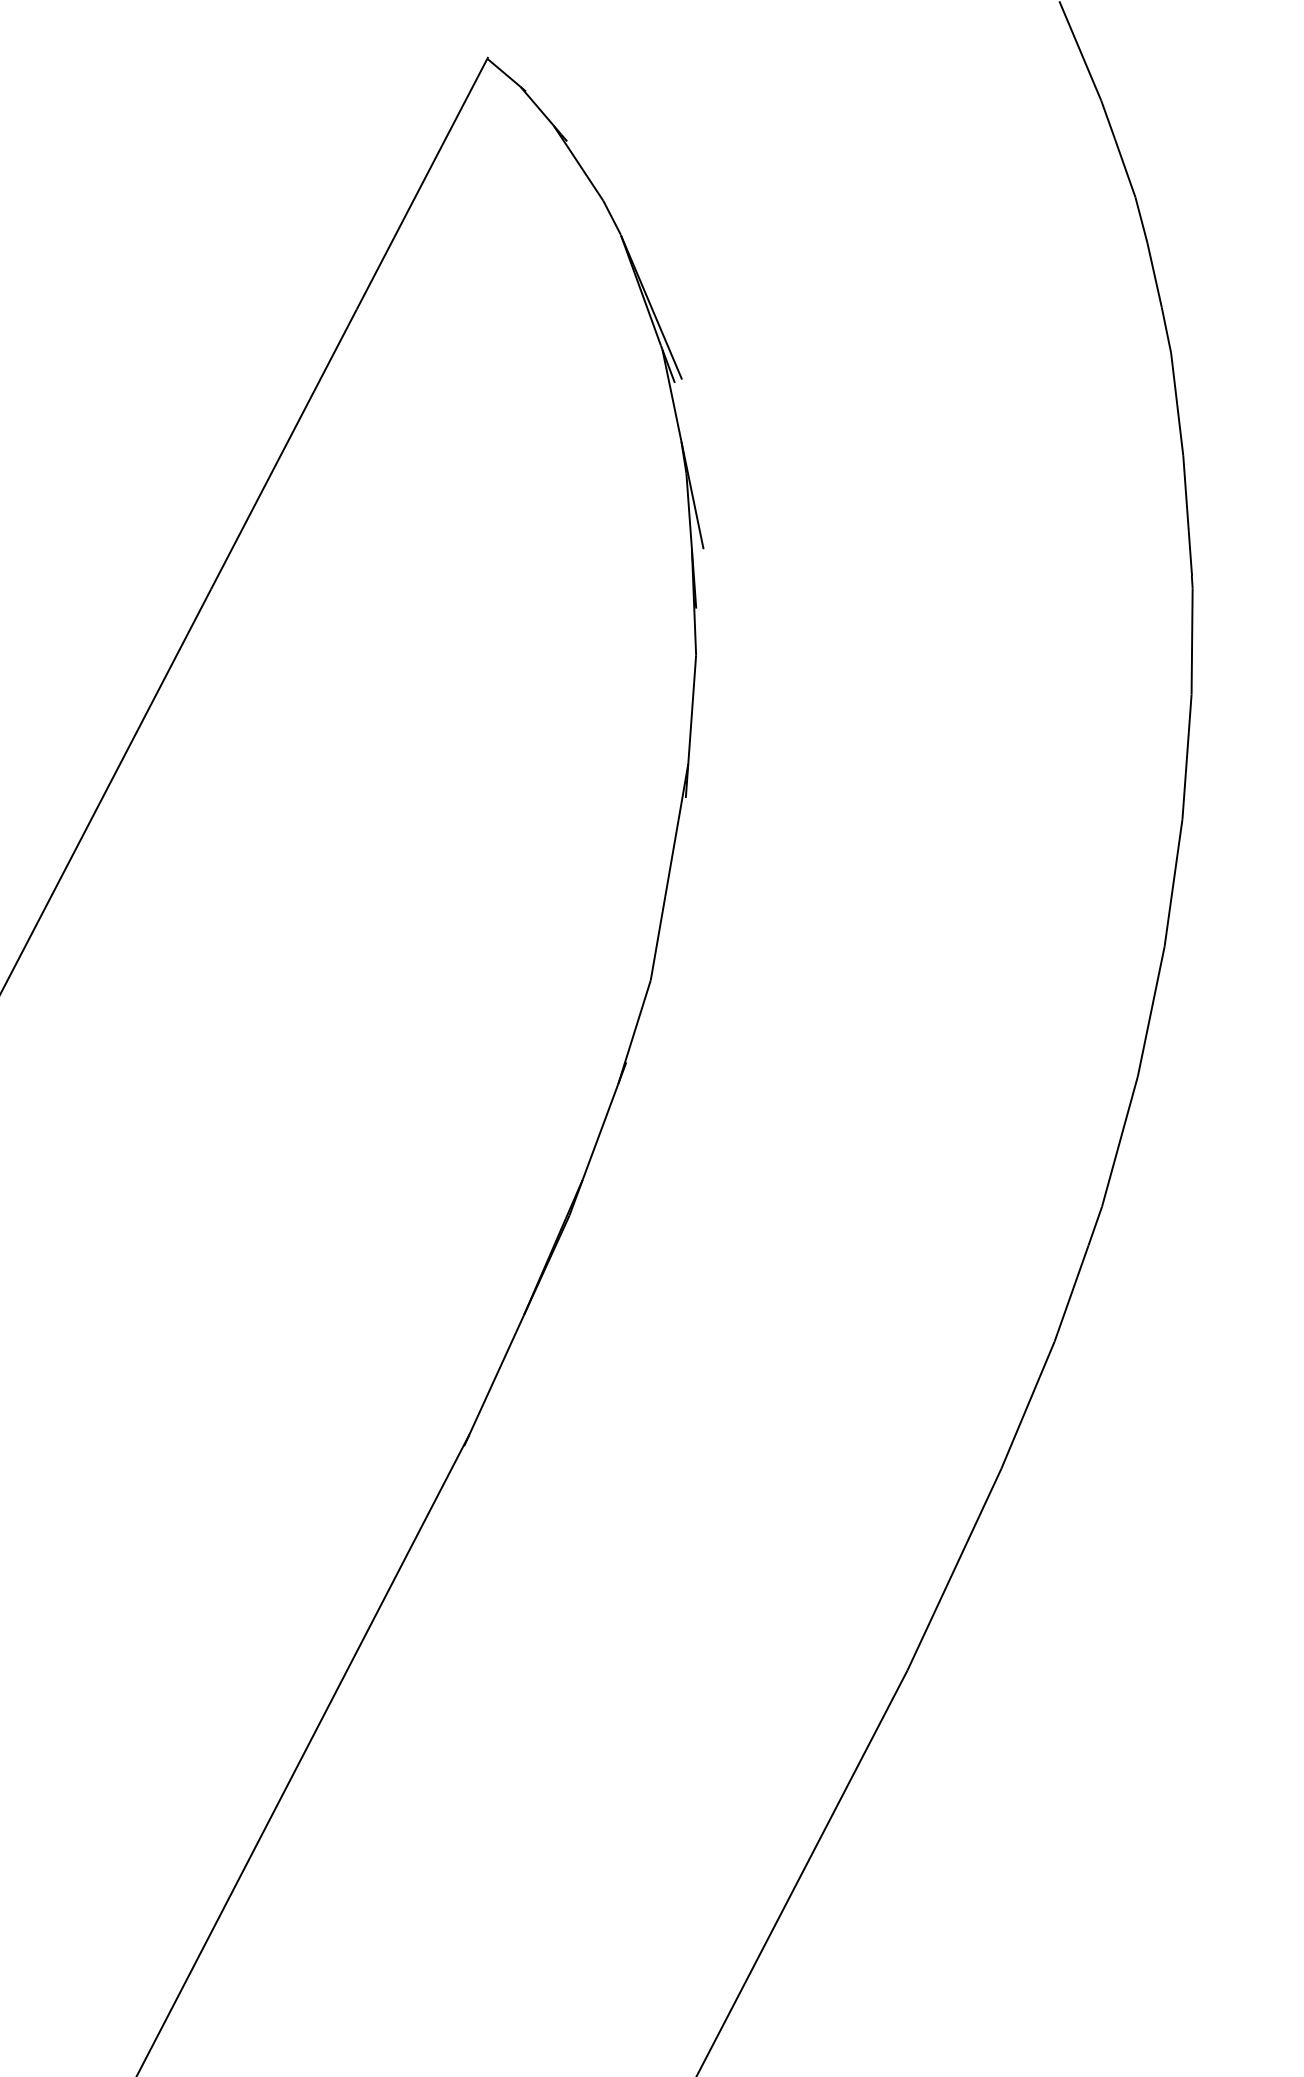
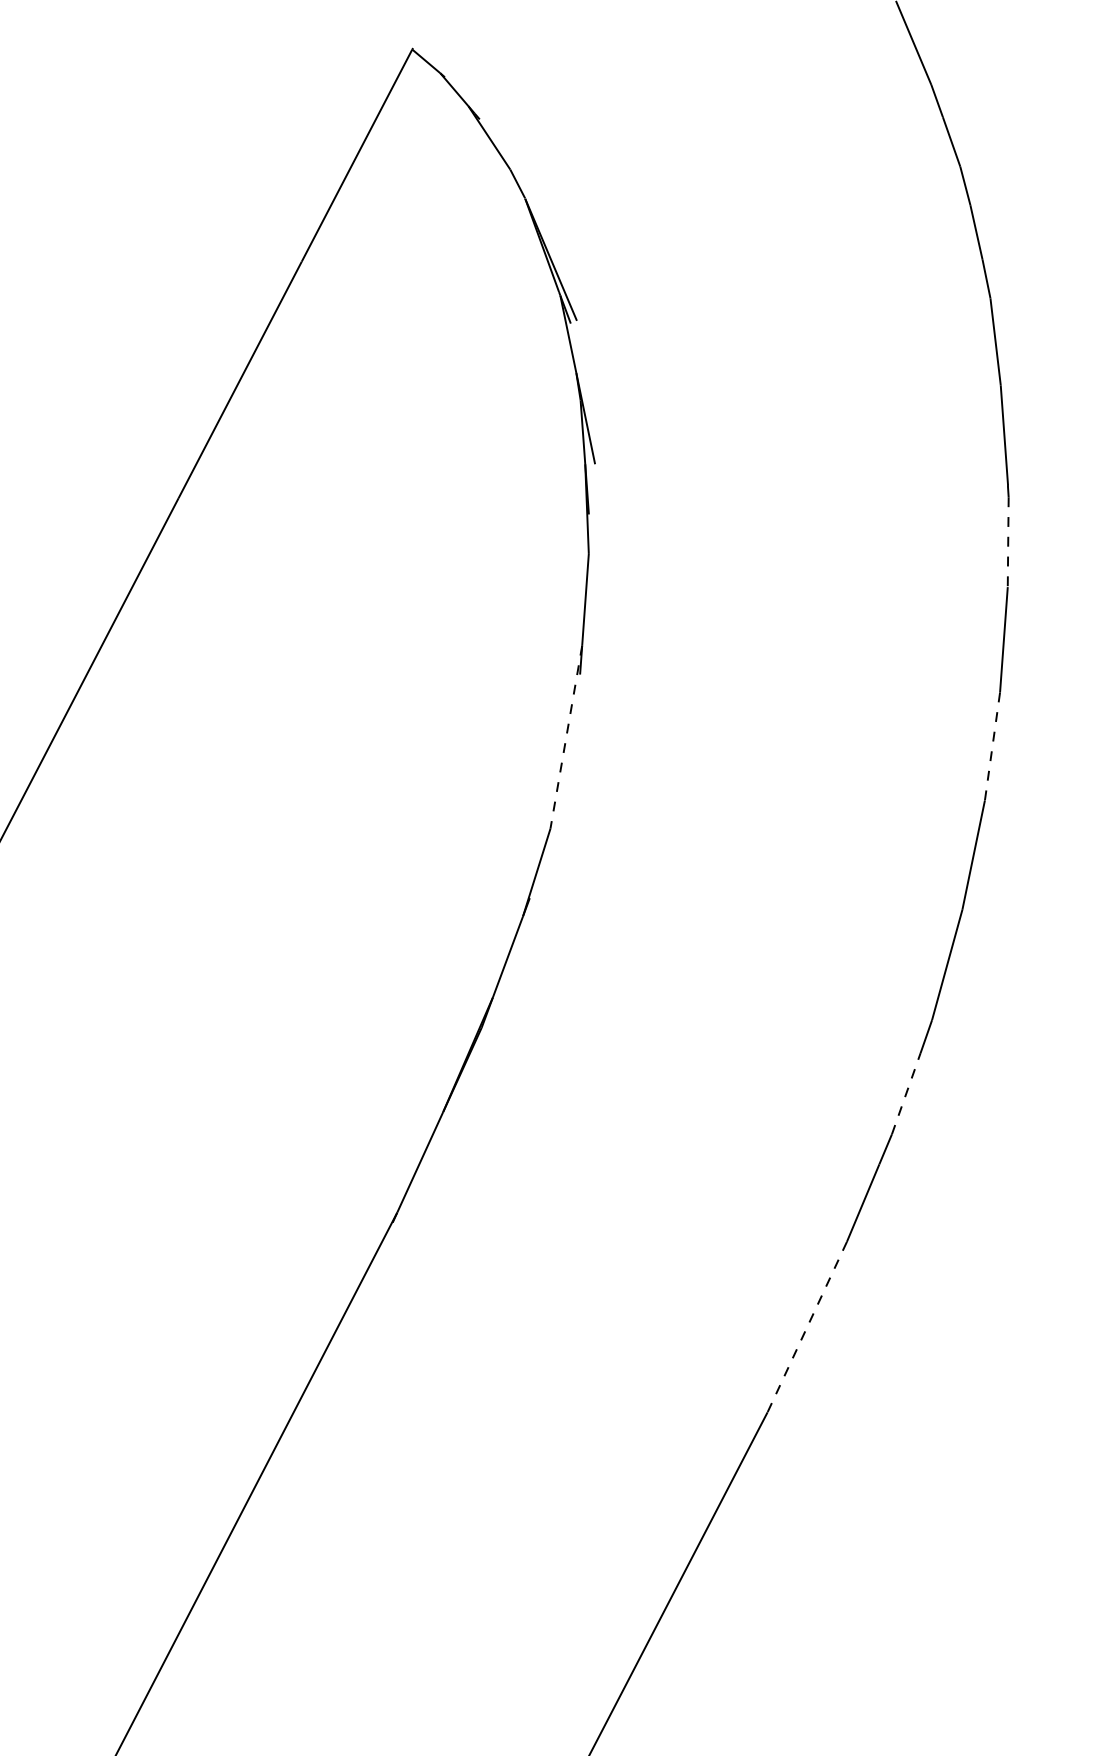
line: (1192, 641) -> (1008, 542), solid -> dashed
line: (669, 872) -> (566, 737), solid -> dashed
line: (1173, 883) -> (992, 746), solid -> dashed
line: (1071, 1293) -> (906, 1093), solid -> dashed
line: (954, 1569) -> (807, 1327), solid -> dashed

